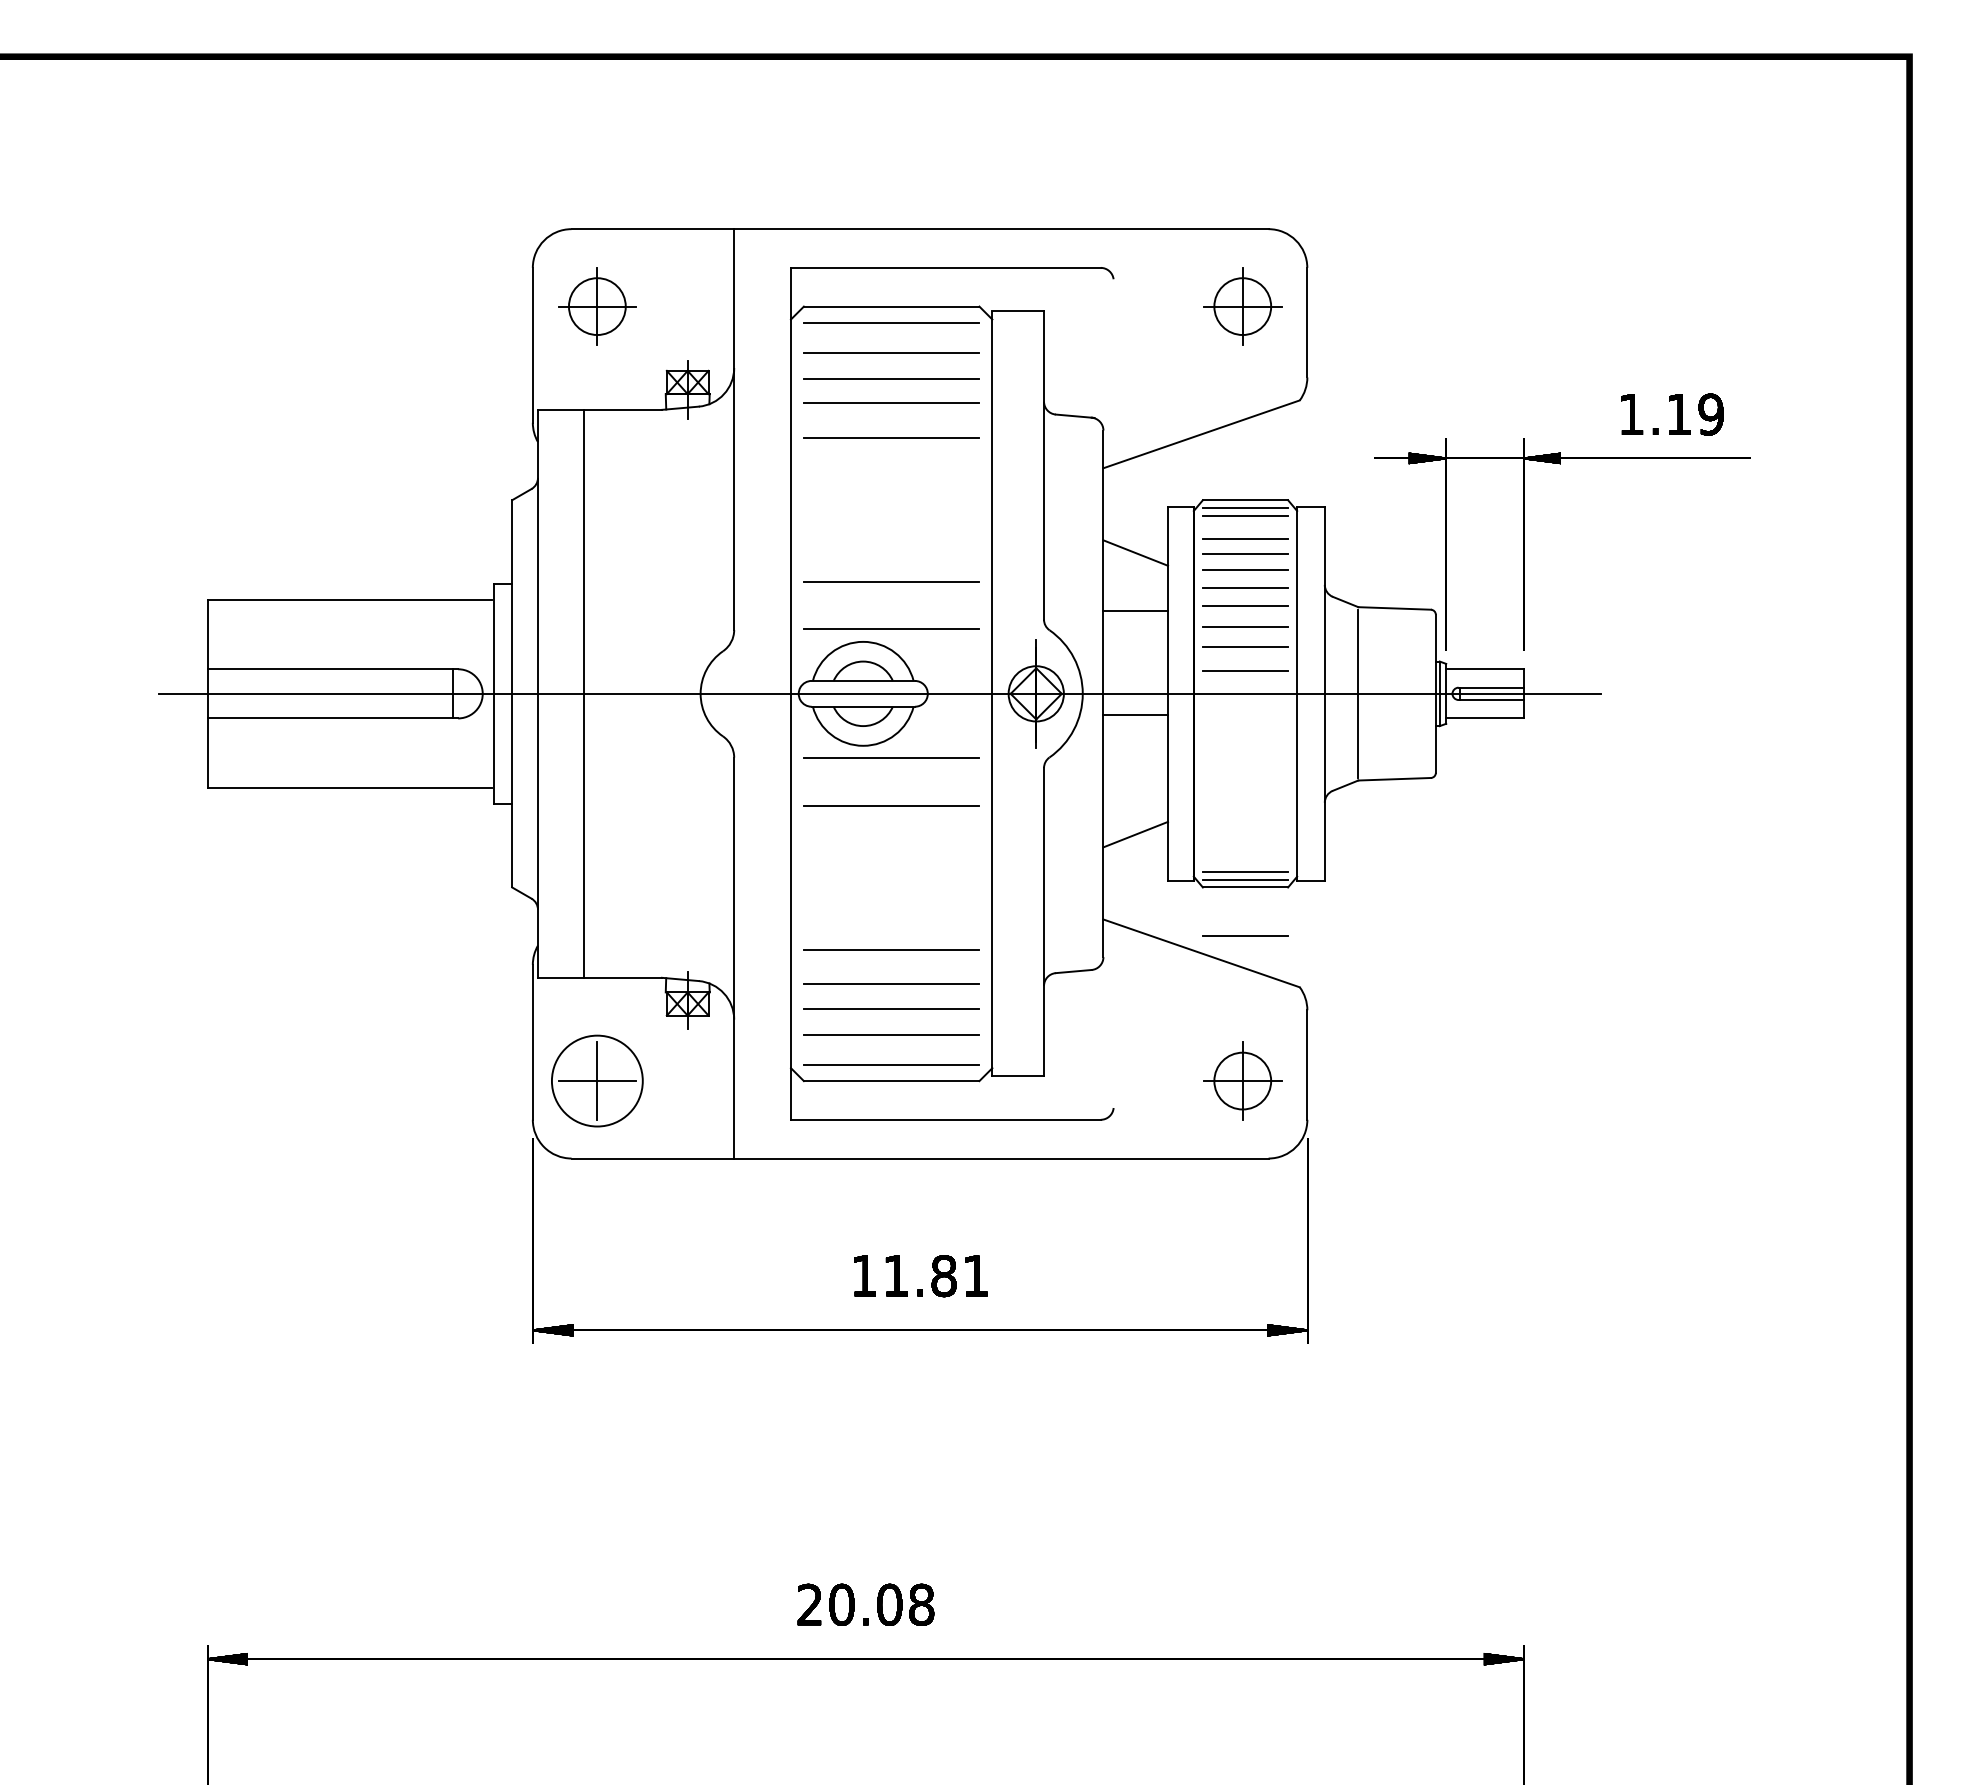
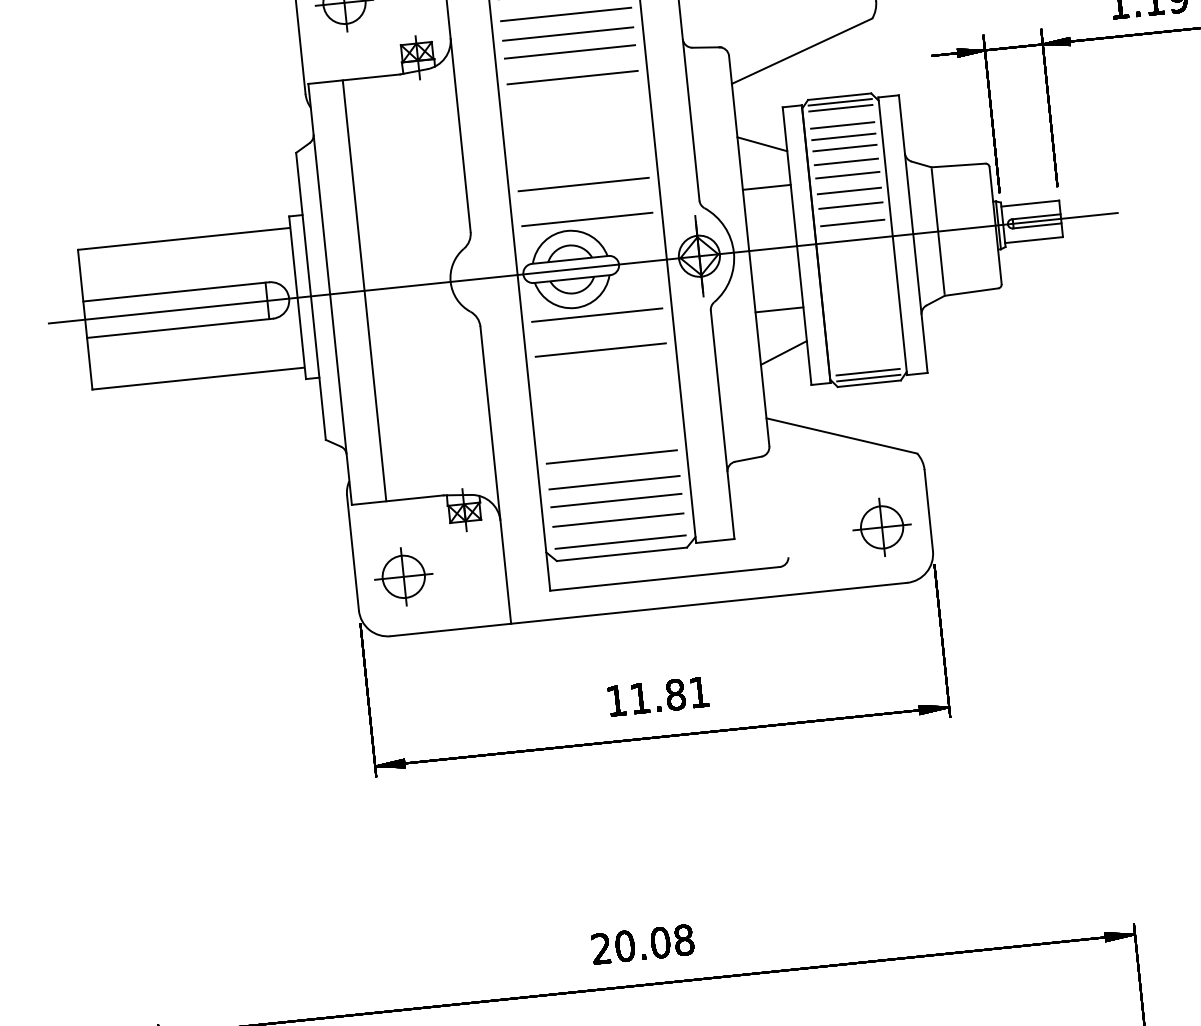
line: (1135, 715) -> (779, 309), moved
line: (1245, 935) -> (873, 419), removed
circle: (596, 1080) -> (403, 576), size x0.62

